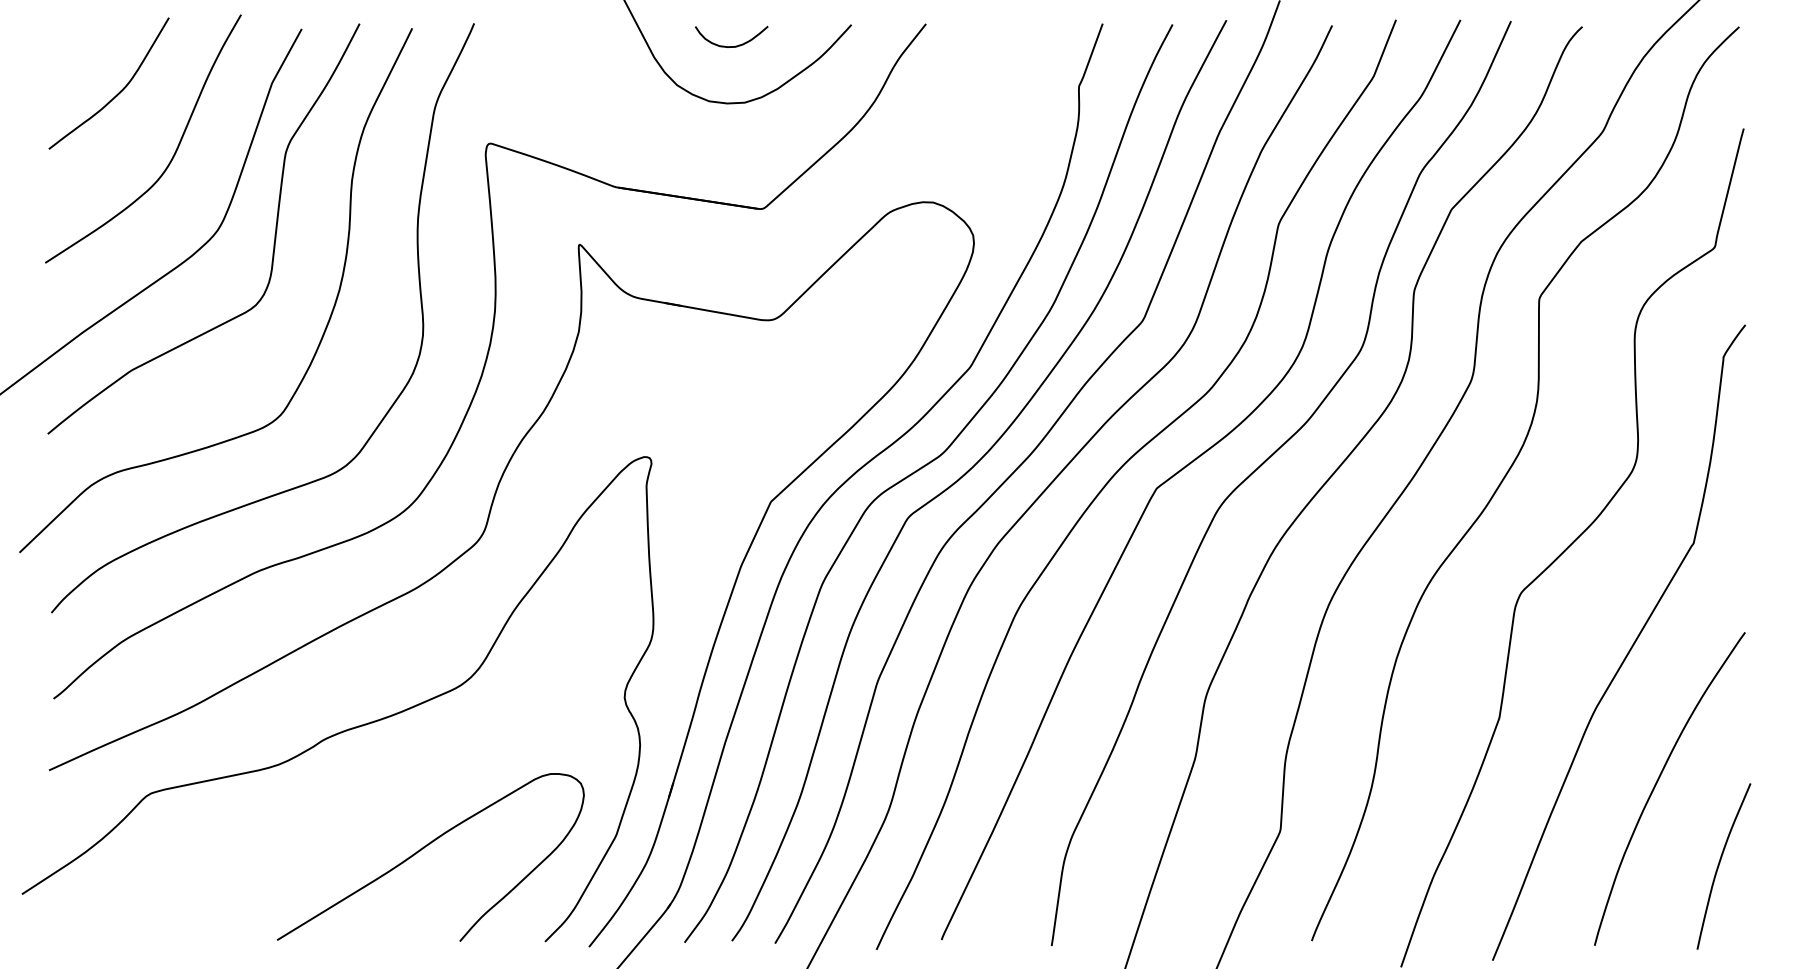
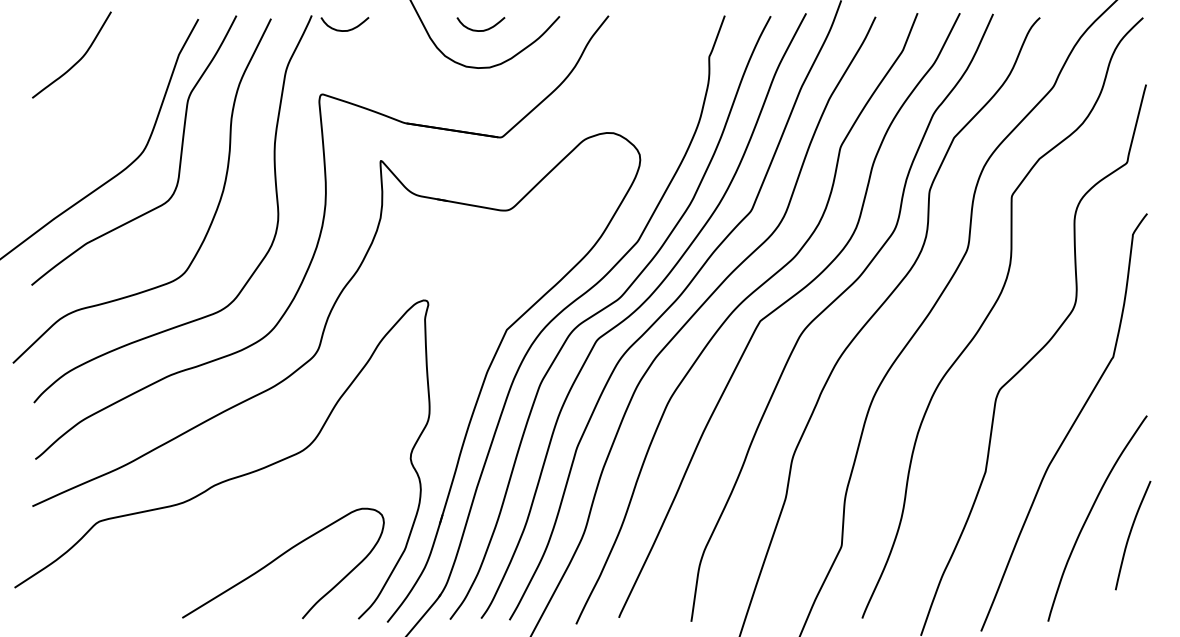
curve: (528, 44) -> (347, 29), added
curve: (170, 157) -> (112, 103), removed
curve: (1719, 866) -> (1130, 535), moved

